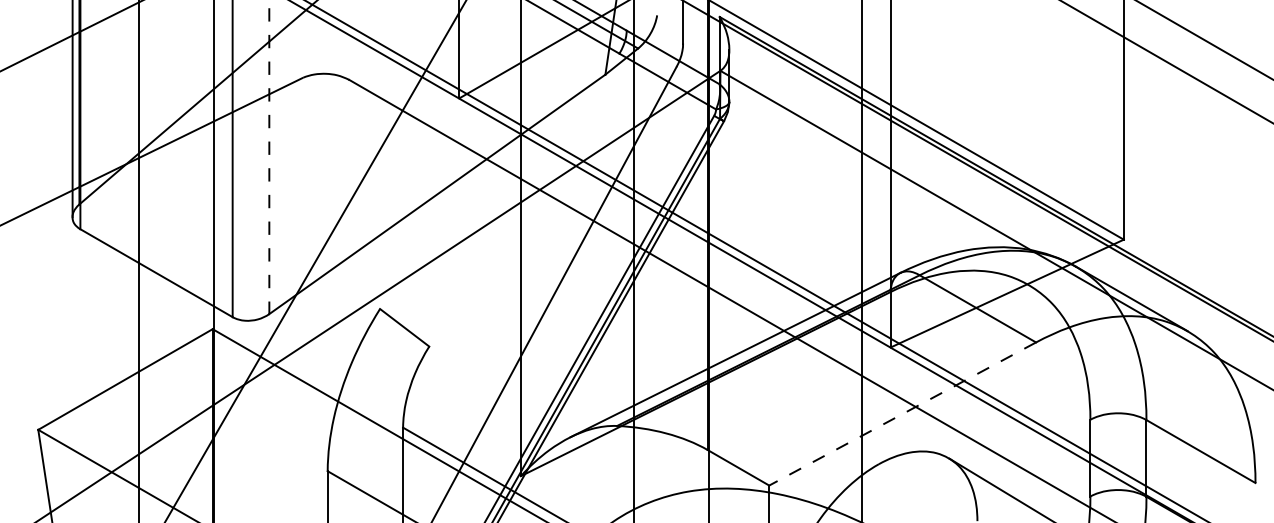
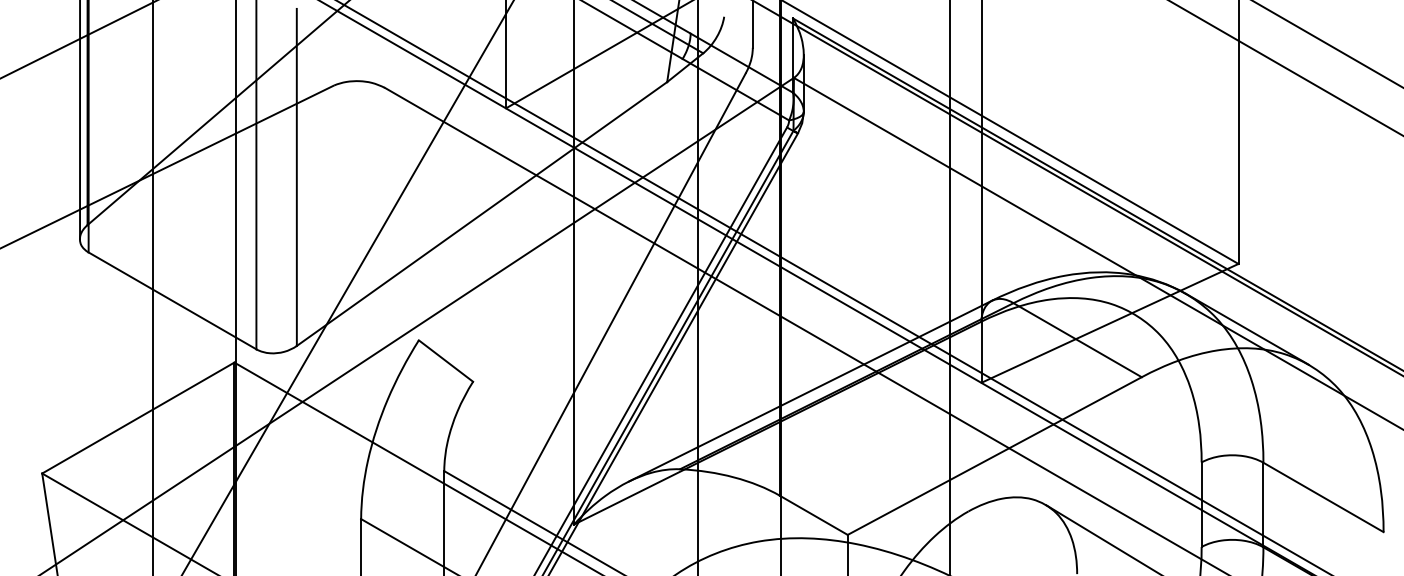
line: (269, 161) -> (297, 177), dashed -> solid
line: (902, 414) -> (994, 456), dashed -> solid

